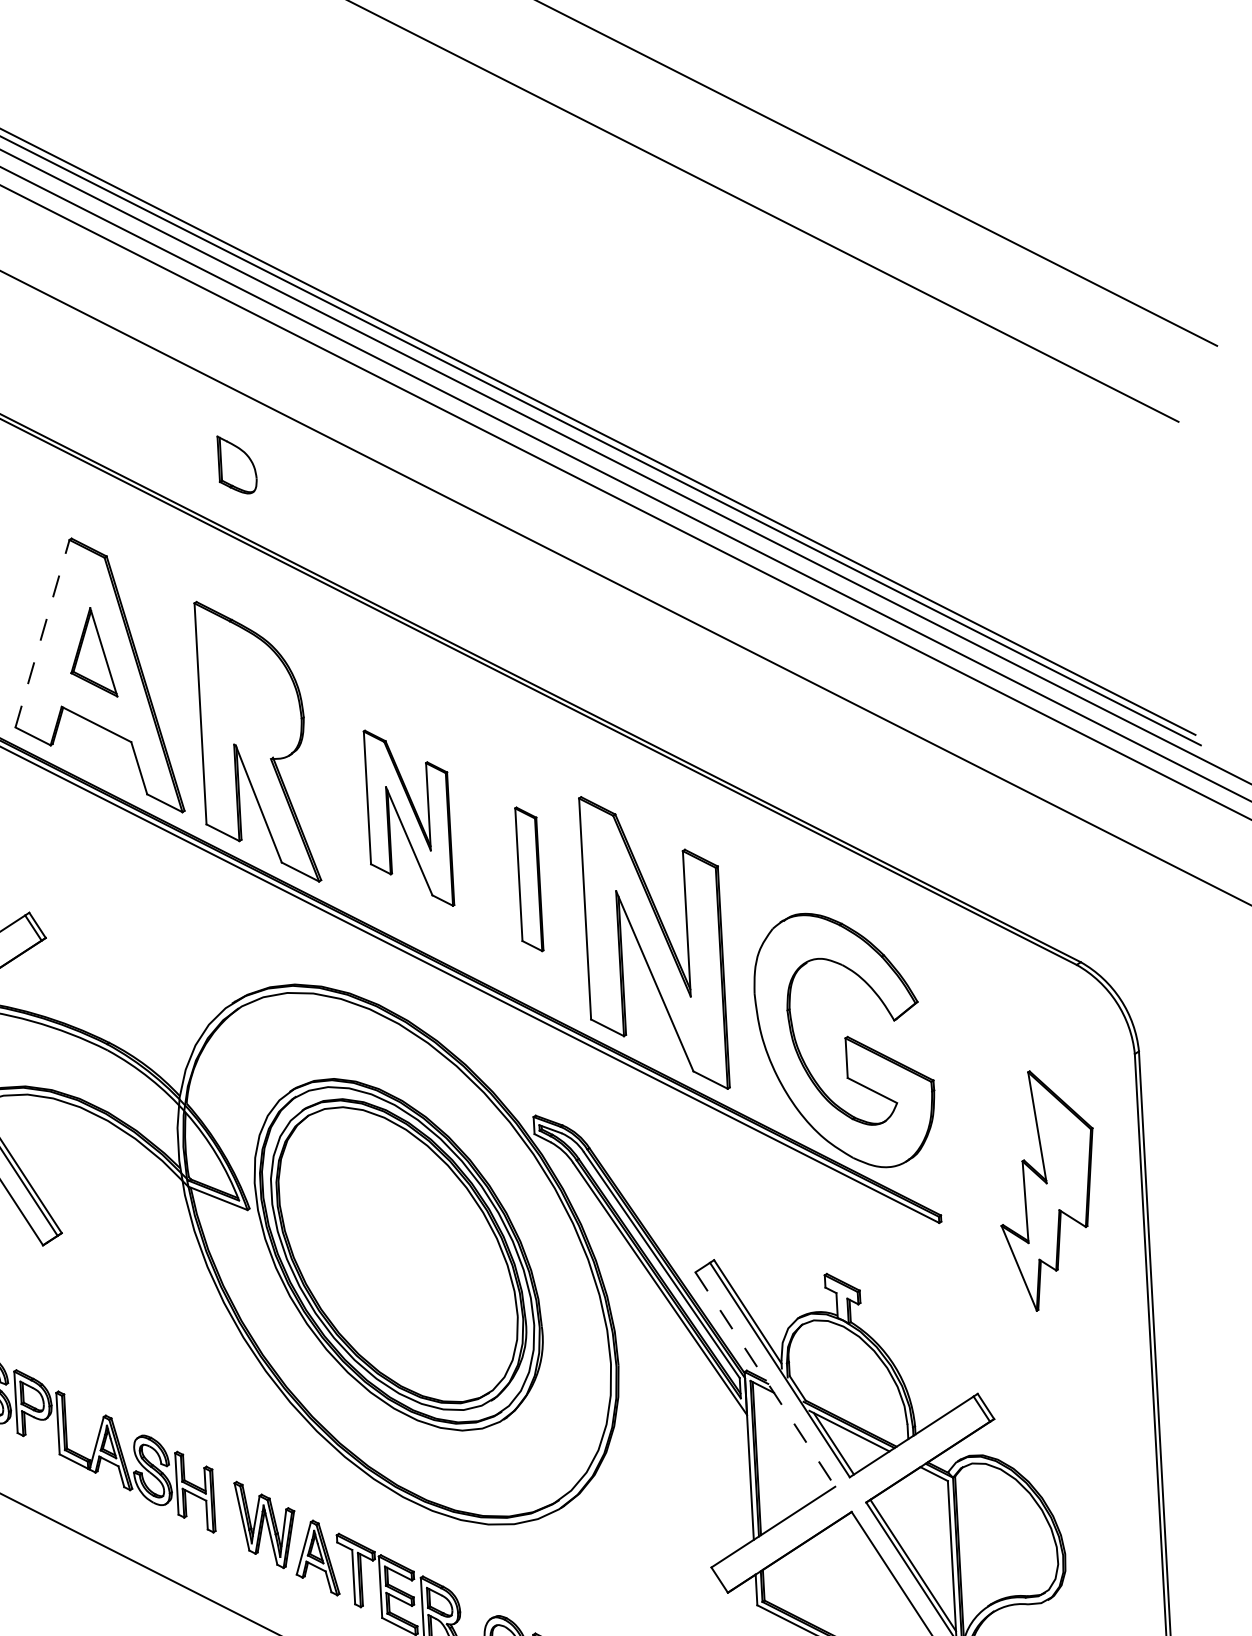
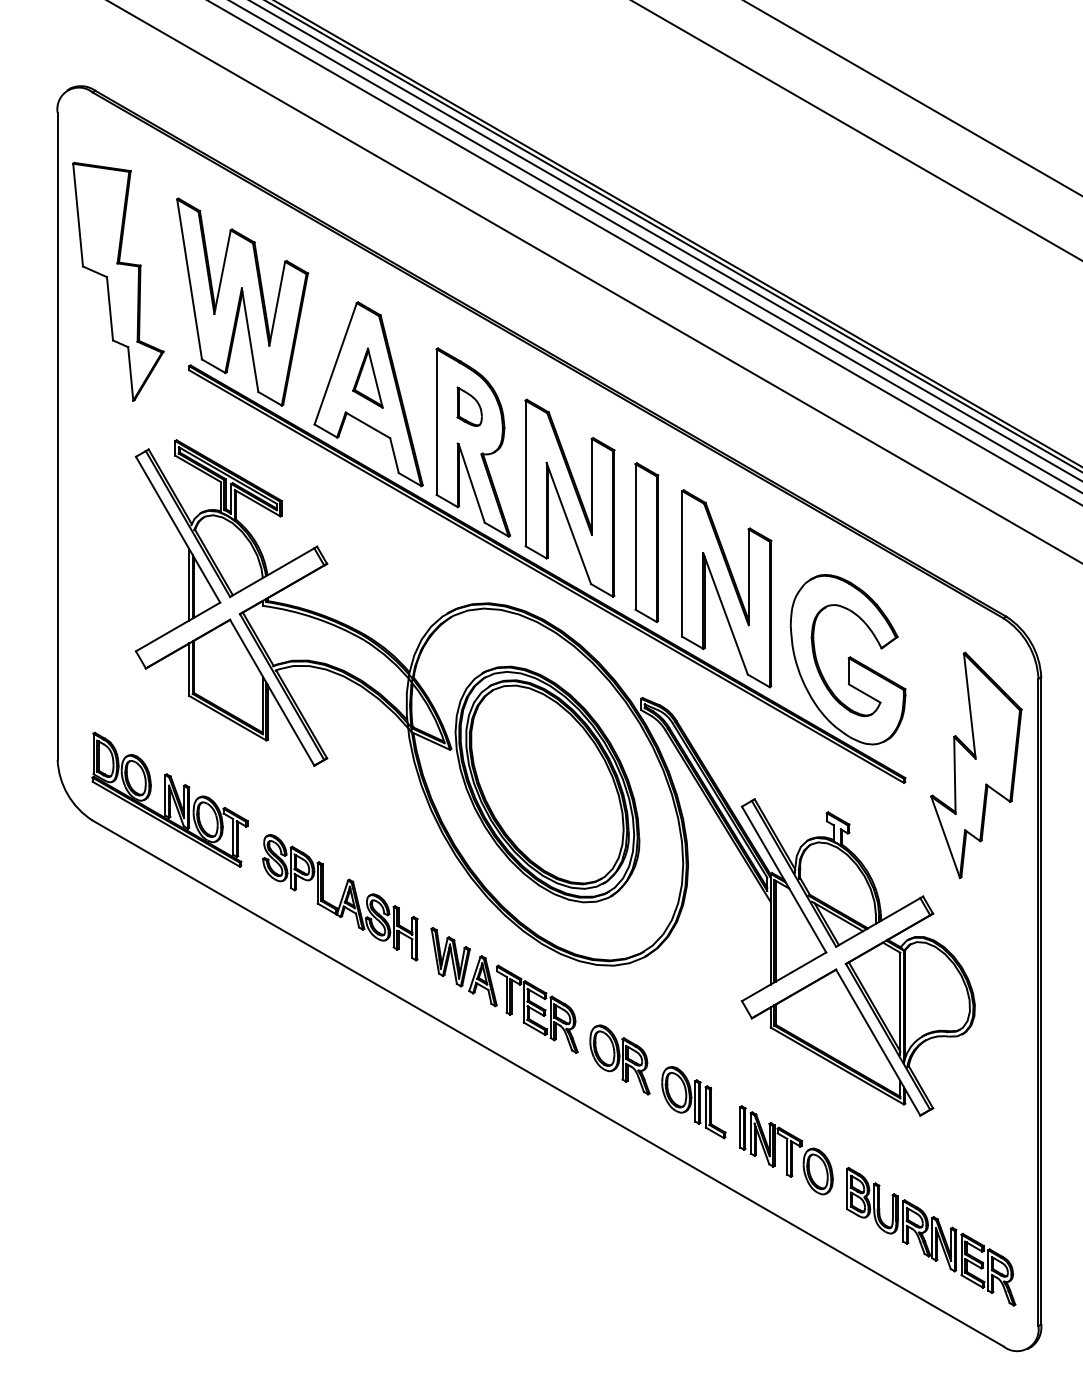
part: (236, 464) -> (469, 406), moved
line: (42, 633) -> (335, 363), dashed -> solid
part: (408, 817) -> (569, 497), size x1.67
part: (528, 879) -> (646, 542), size x1.67
part: (1047, 1189) -> (976, 764), size x1.43
line: (766, 1380) -> (784, 880), dashed -> solid

